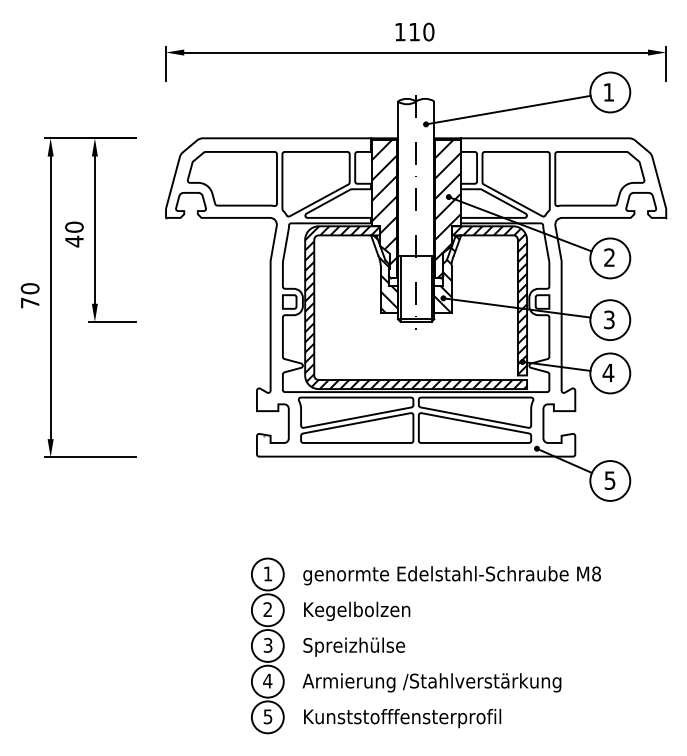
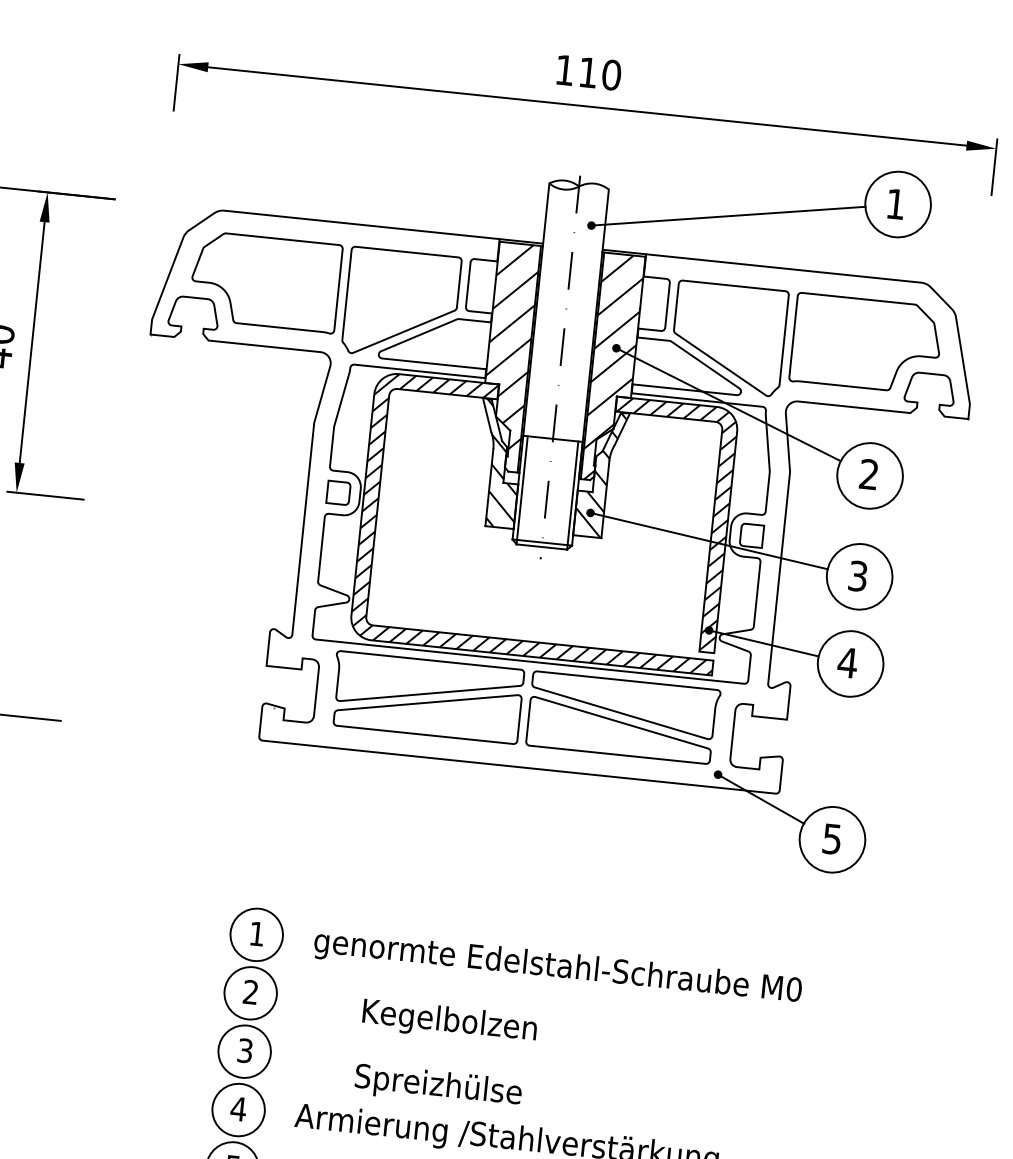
text: (596, 573) -> (794, 988), M8 -> M0
text: (357, 610) -> (450, 1020), moved
text: (353, 646) -> (437, 1085), moved

